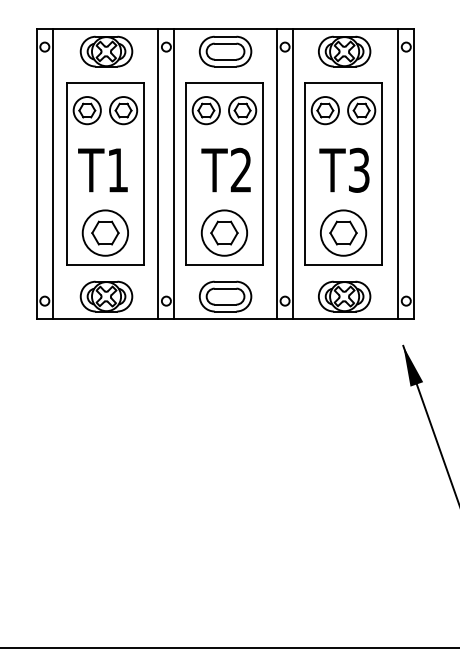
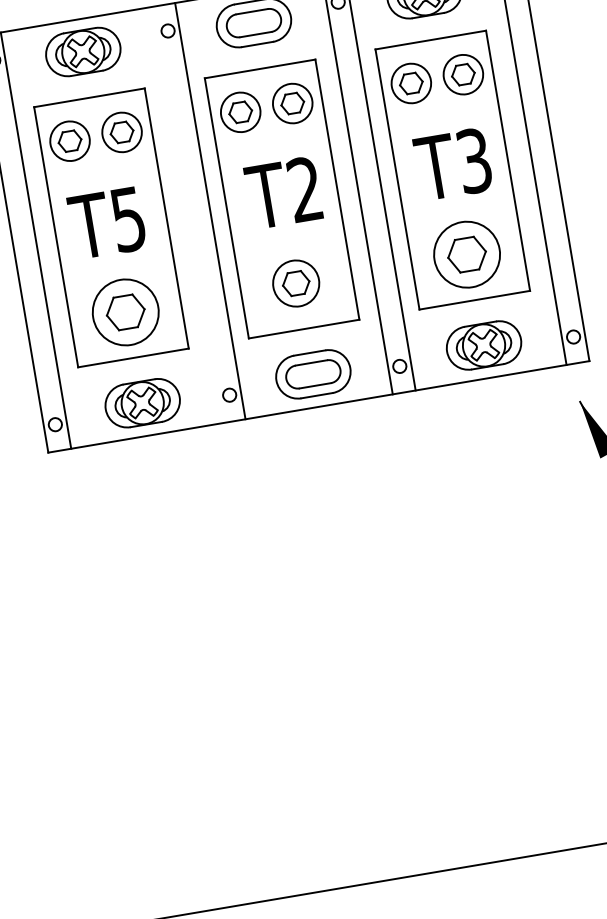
text: (117, 170) -> (127, 219), T1 -> T5
line: (158, 173) -> (187, 214), removed
part: (223, 232) -> (294, 282), size x0.7

